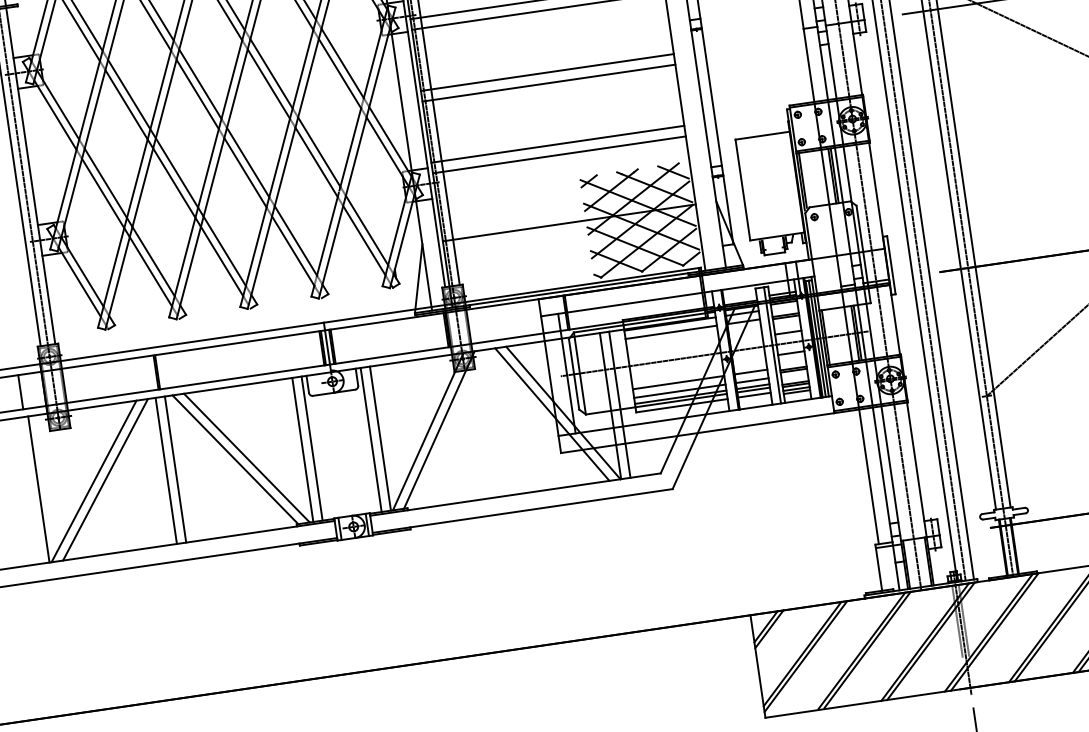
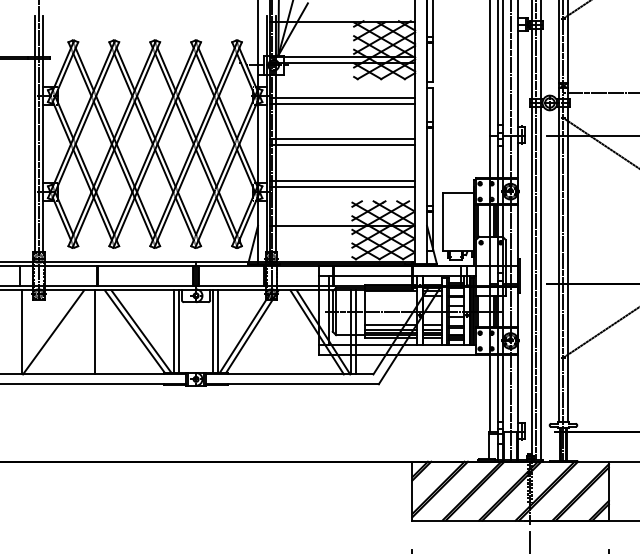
line: (670, 331) -> (390, 295), removed
line: (175, 469) -> (100, 332), removed
line: (104, 480) -> (59, 332), removed

